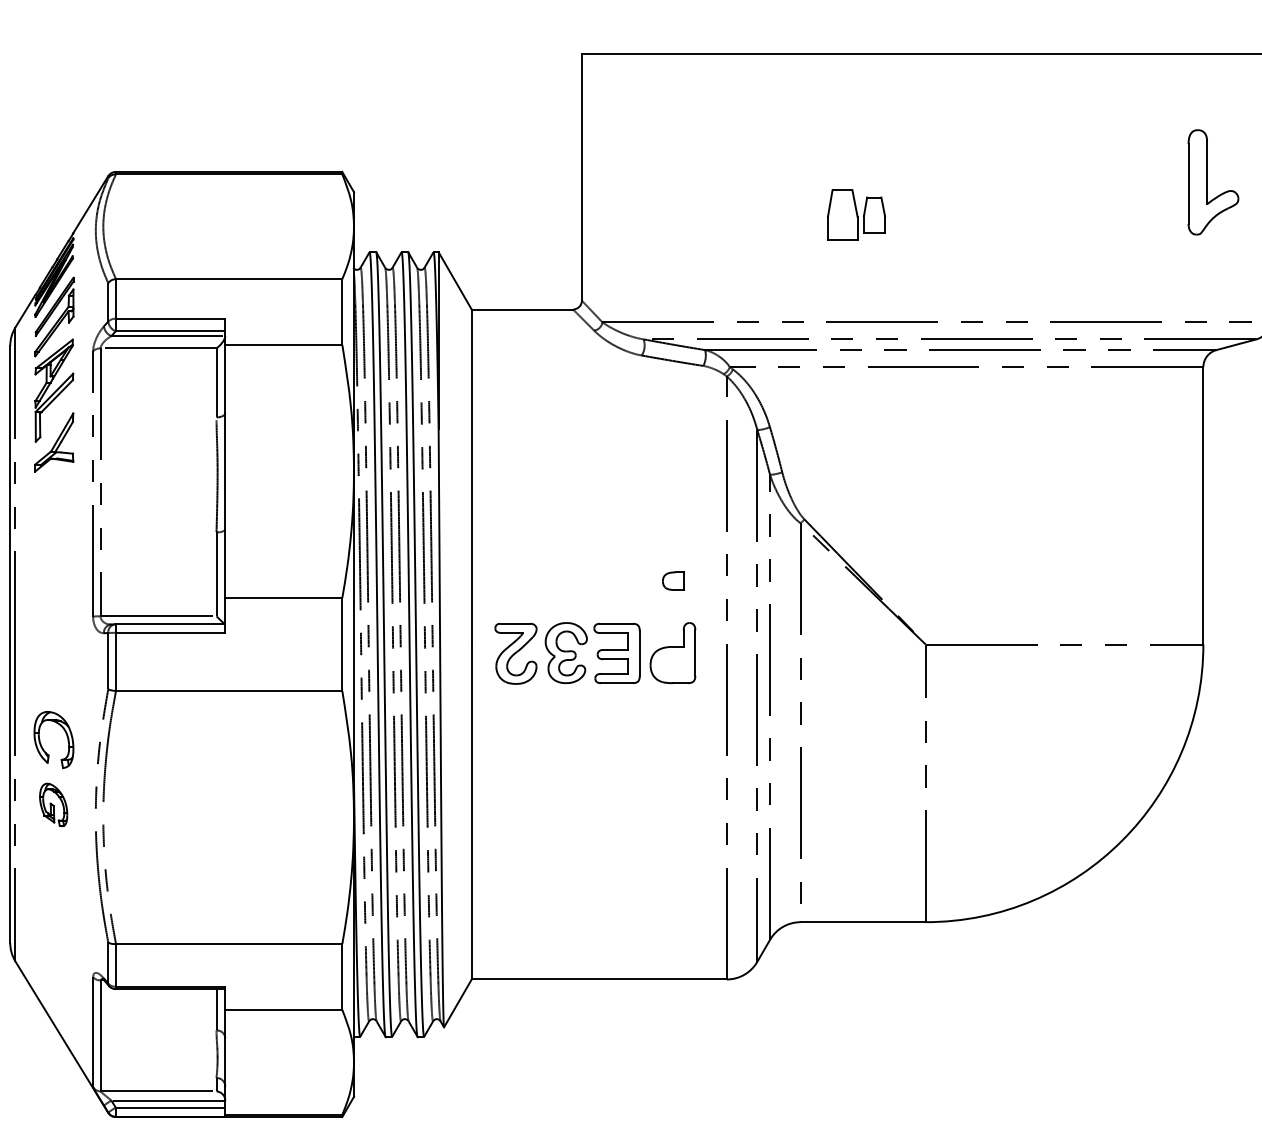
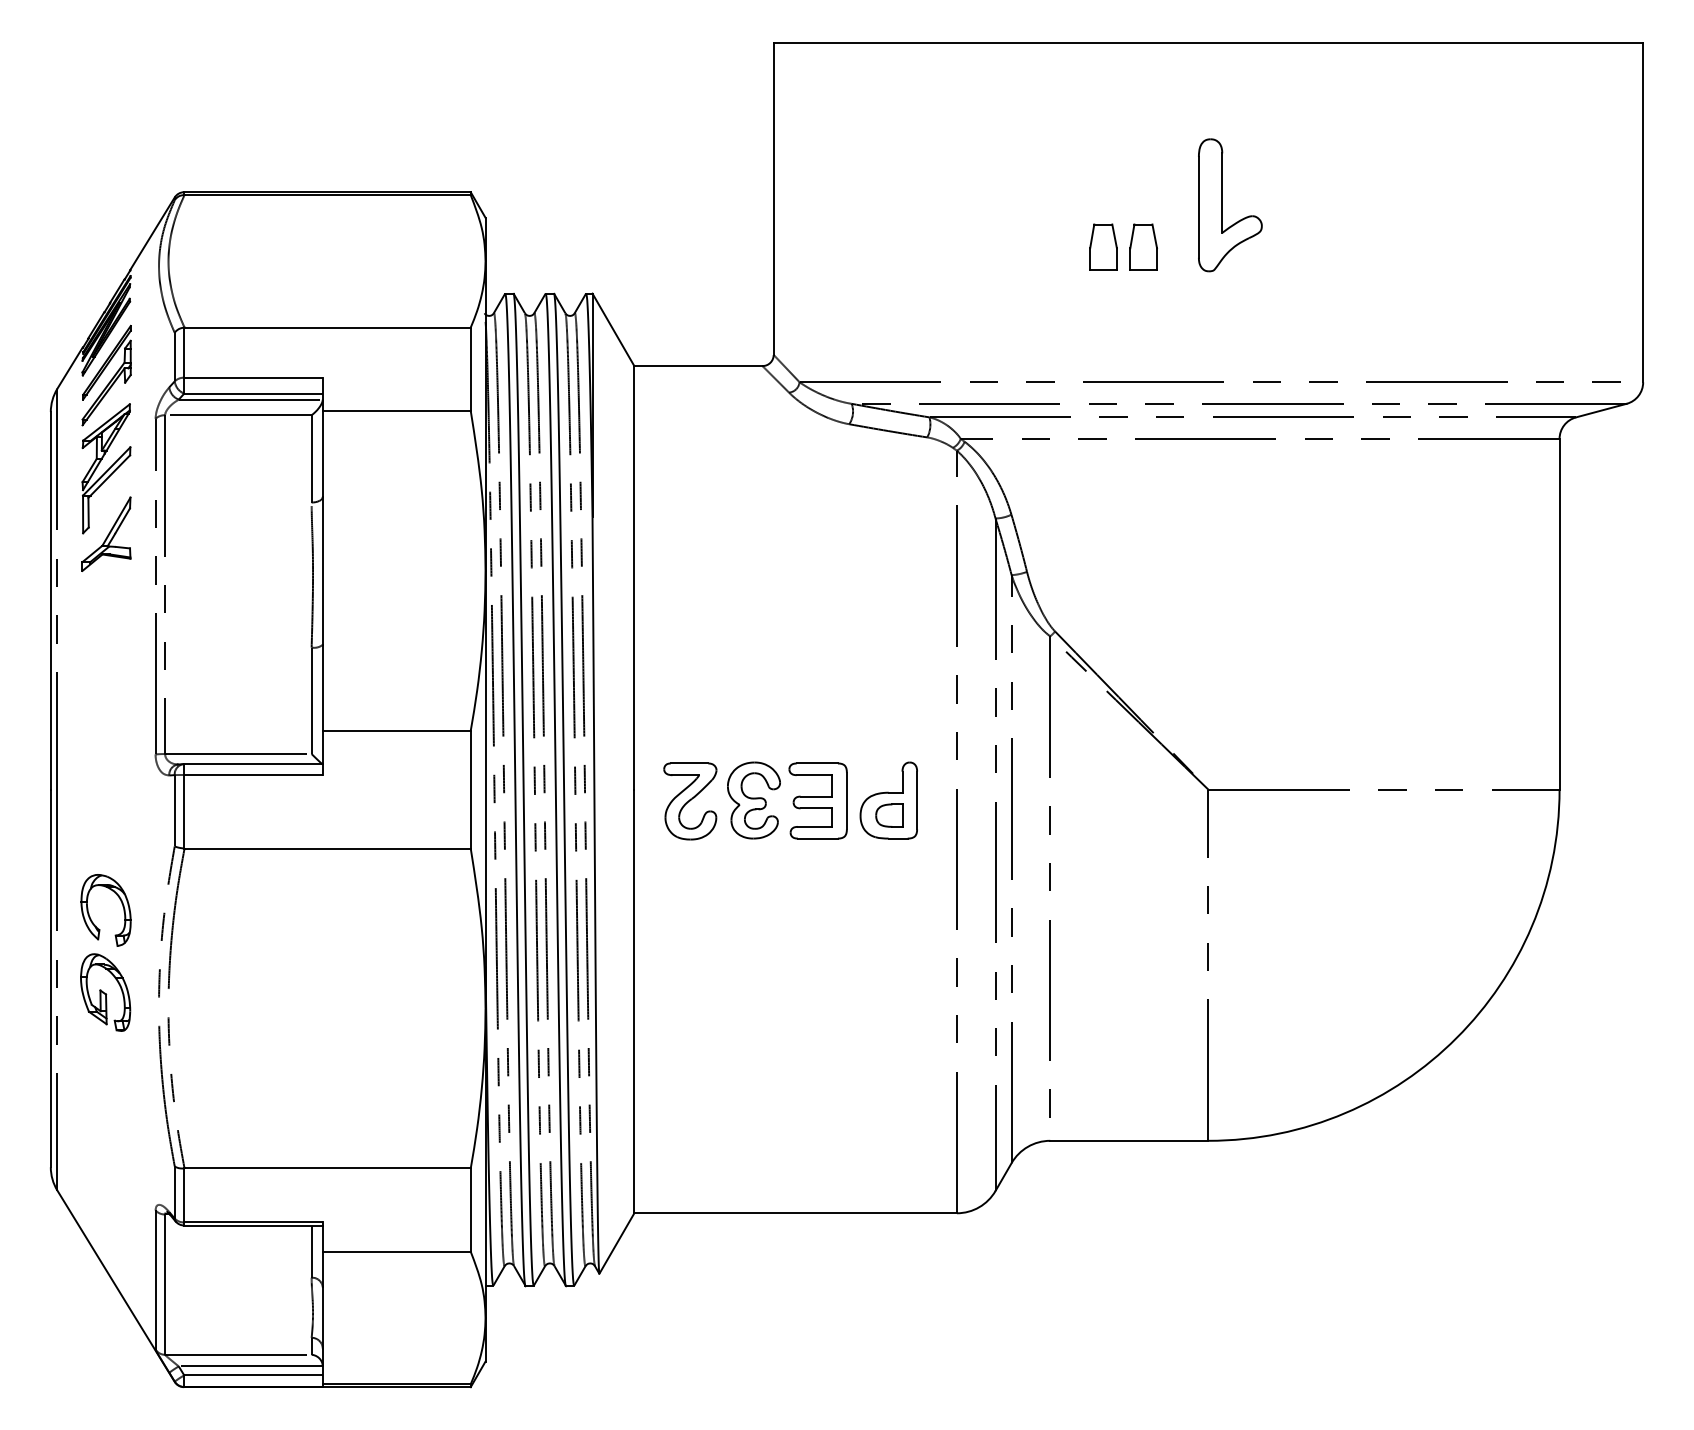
part: (1207, 182) -> (1222, 205), moved
part: (842, 214) -> (1103, 246), size x0.71
part: (673, 581) -> (889, 815), moved
part: (53, 804) -> (105, 992), size x1.43

